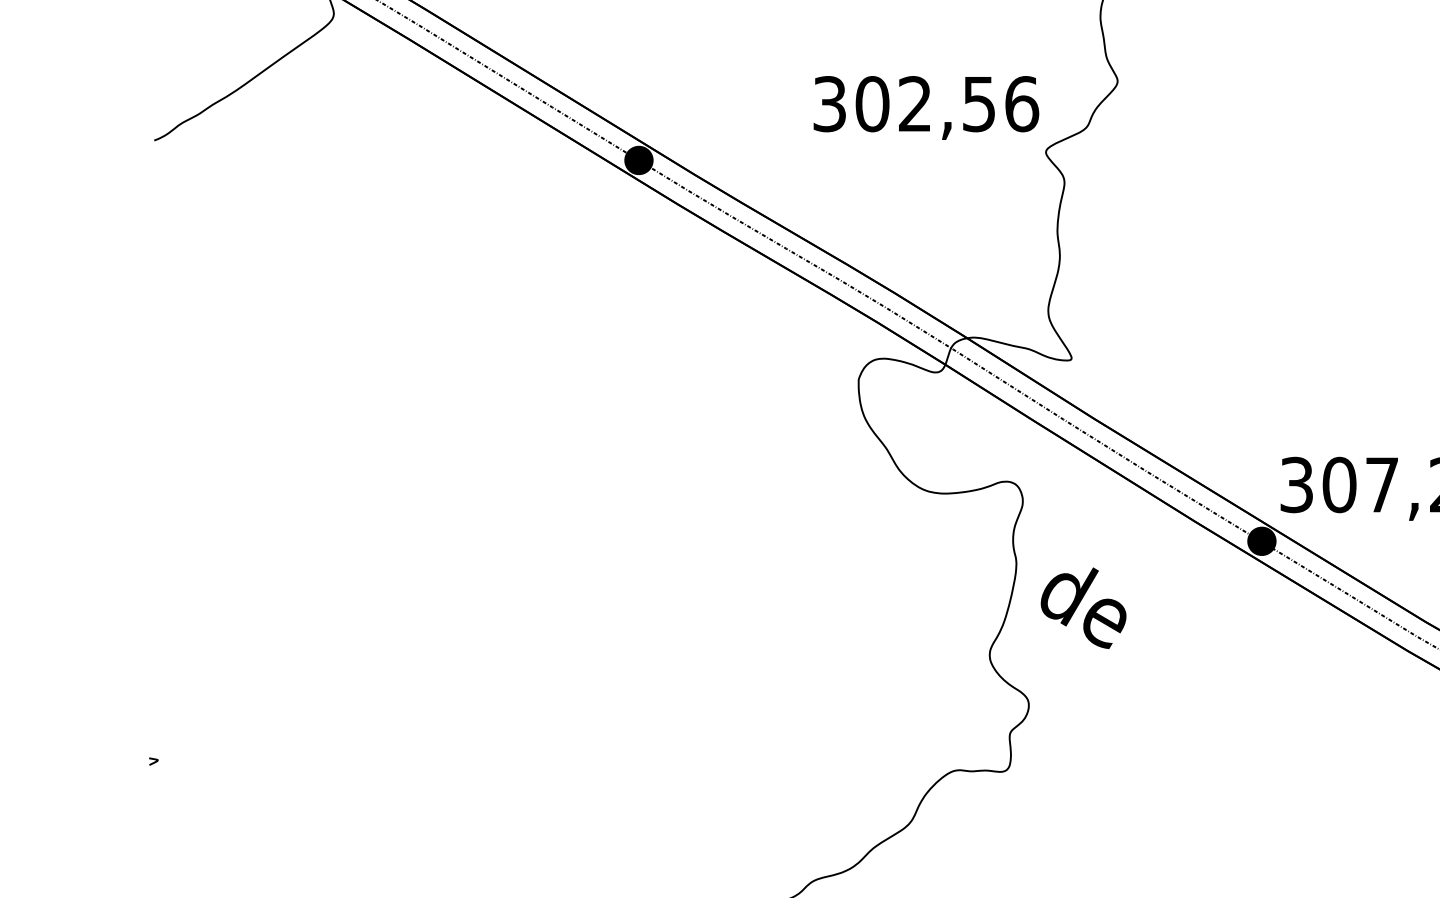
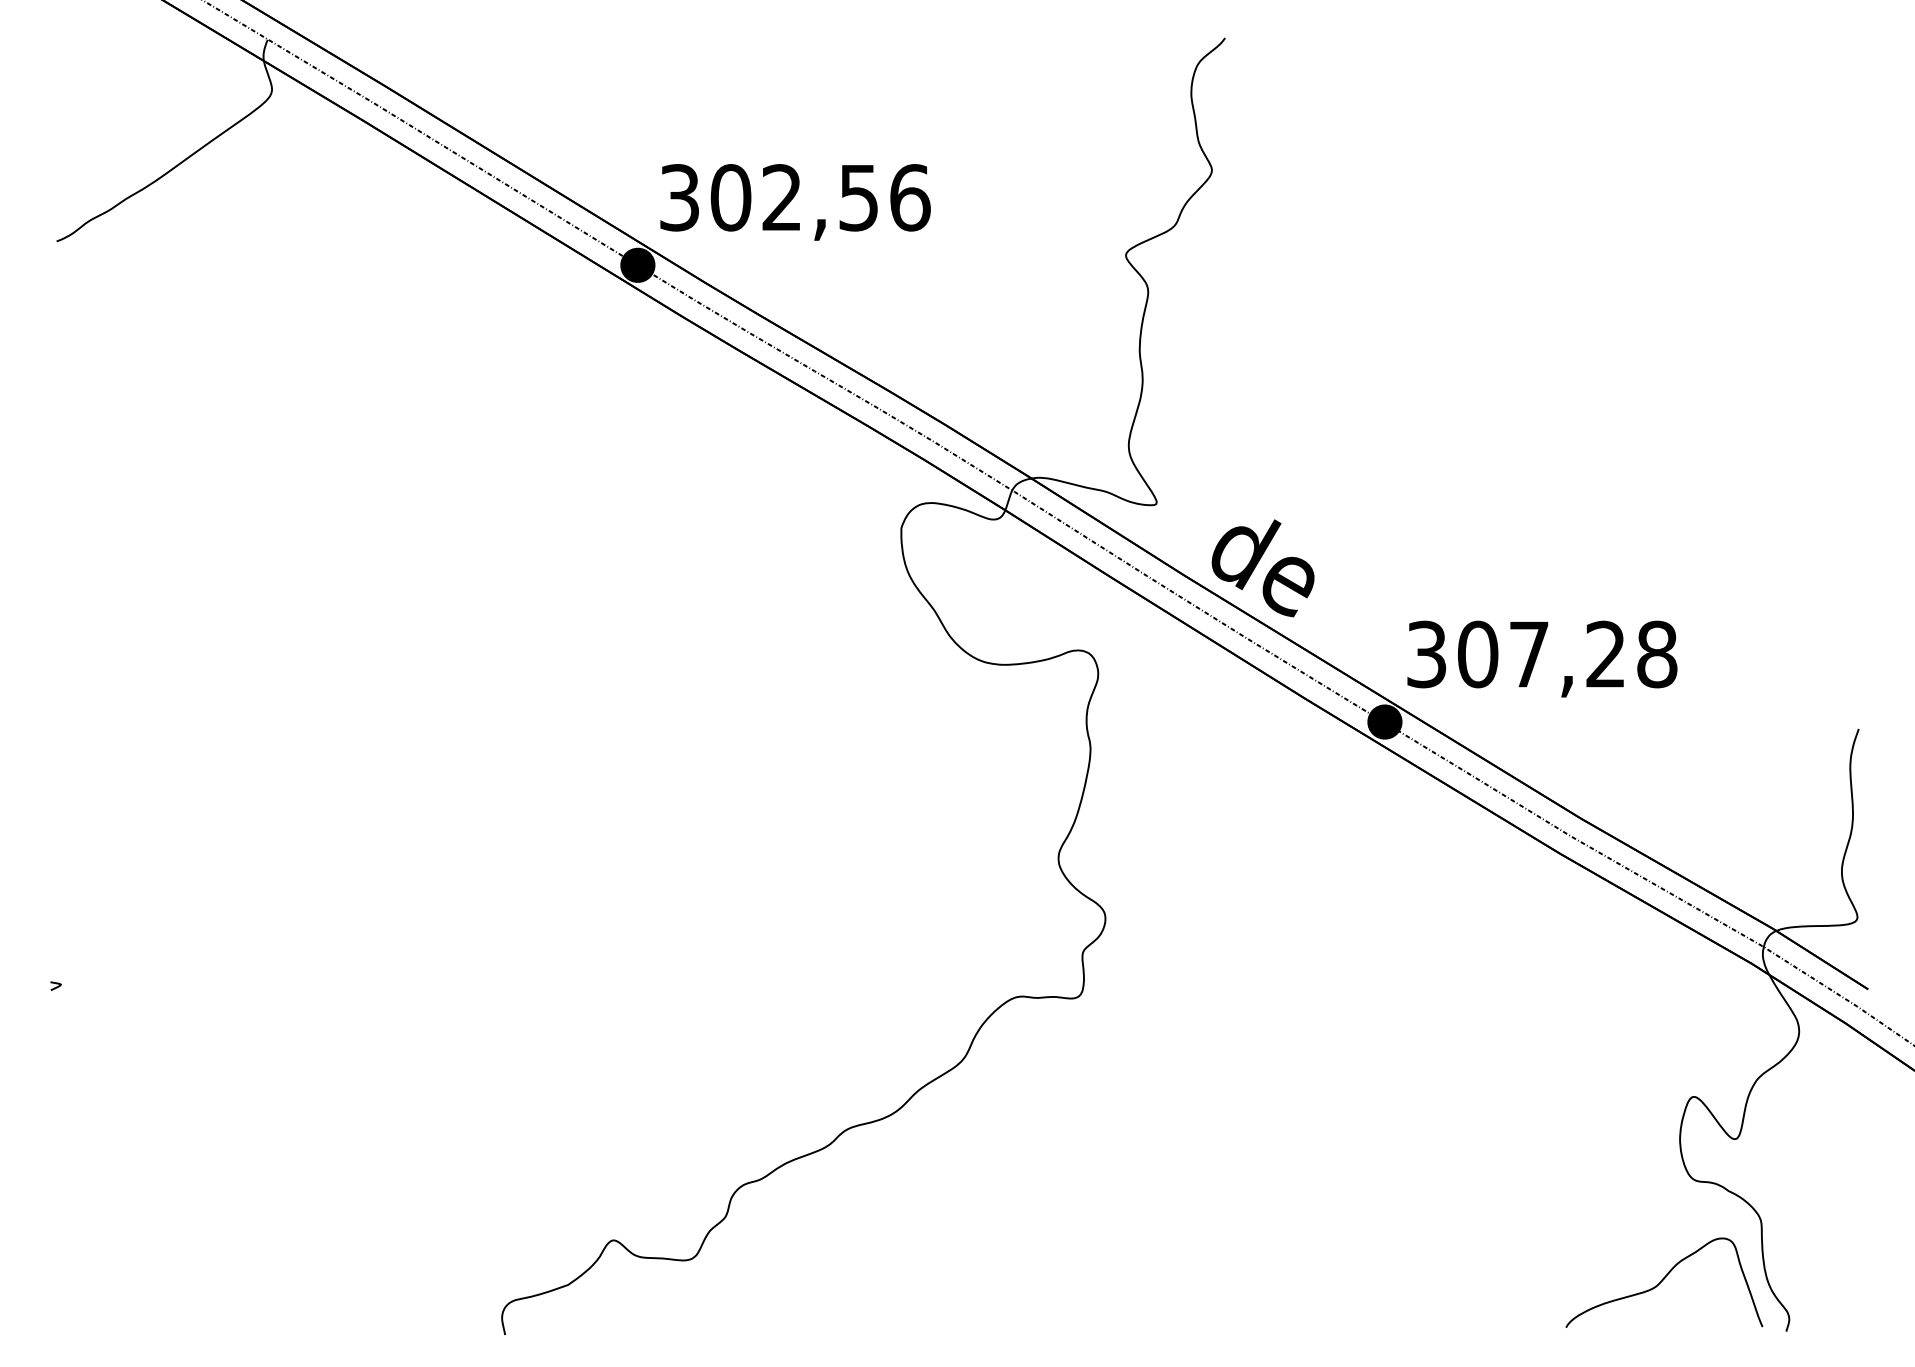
text: (926, 108) -> (795, 202), moved
text: (1083, 608) -> (1262, 568), moved

